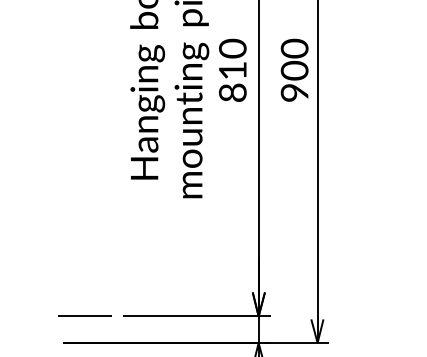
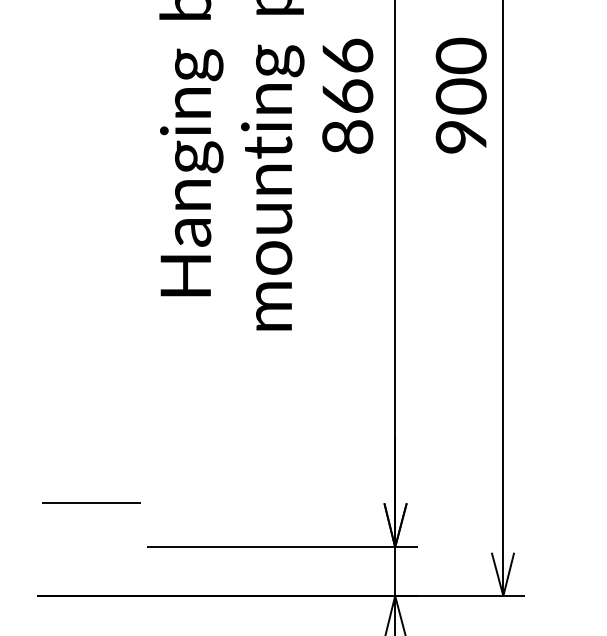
text: (232, 58) -> (347, 74), 810 -> 866
line: (84, 315) -> (90, 501), moved

